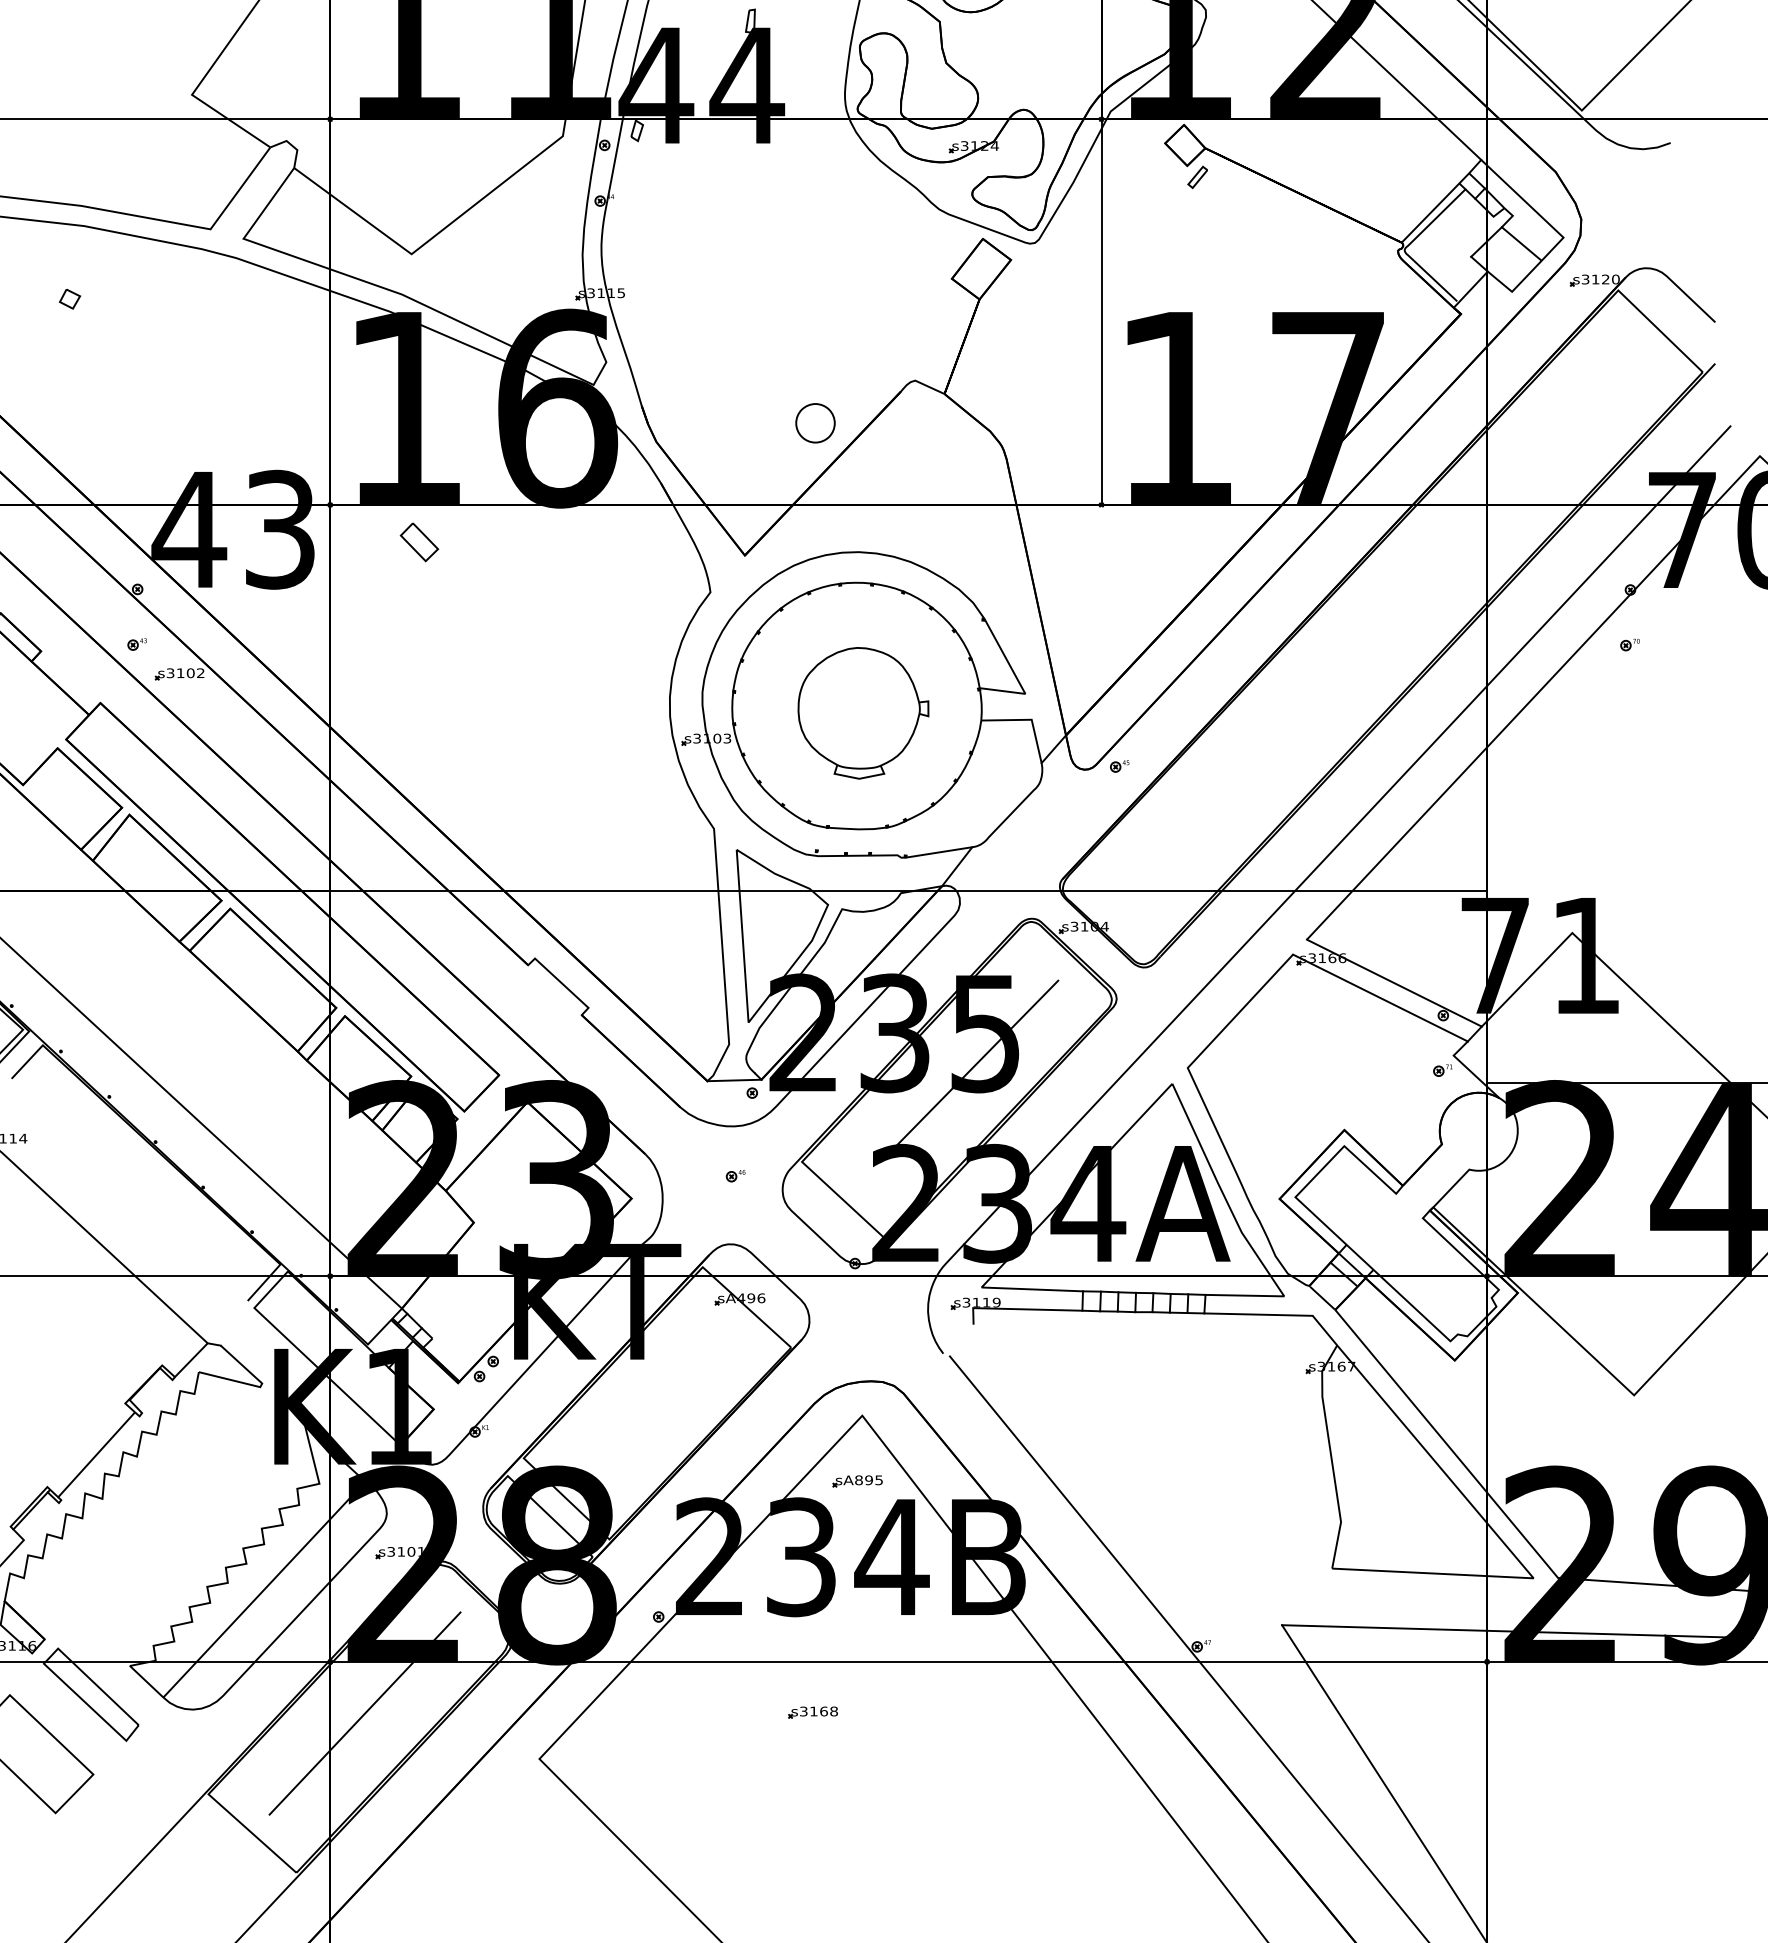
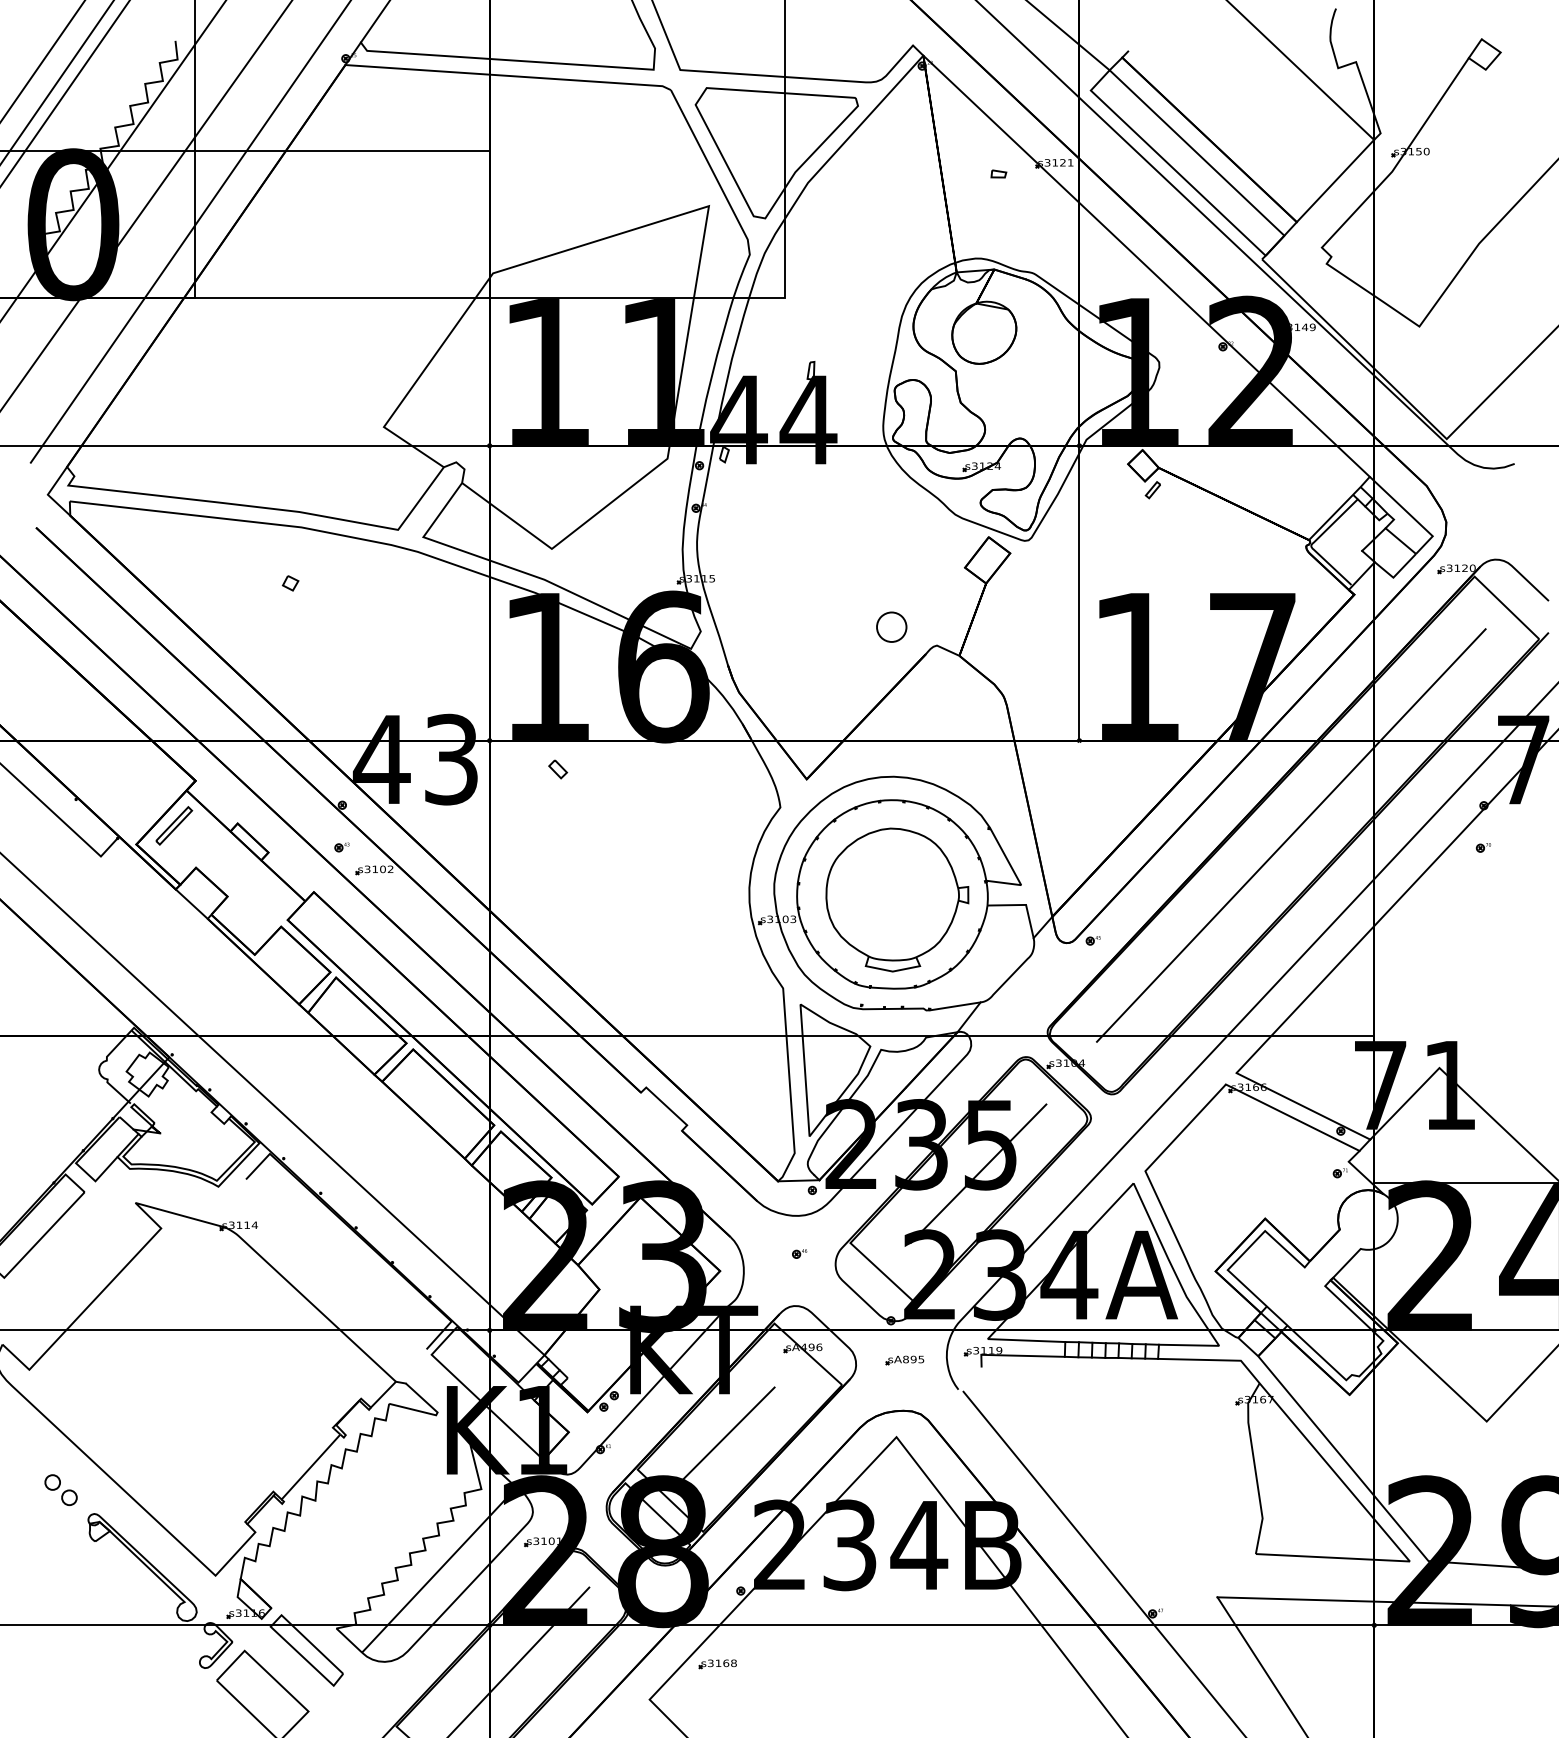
part: (815, 422) -> (891, 626), moved
part: (420, 542) -> (558, 769), size x0.62
line: (1377, 628) -> (1290, 835), added
part: (863, 712) -> (897, 899), size x1.43
line: (639, 1413) -> (726, 1435), added
part: (857, 1481) -> (904, 1360), moved
part: (812, 1713) -> (717, 1664), moved

